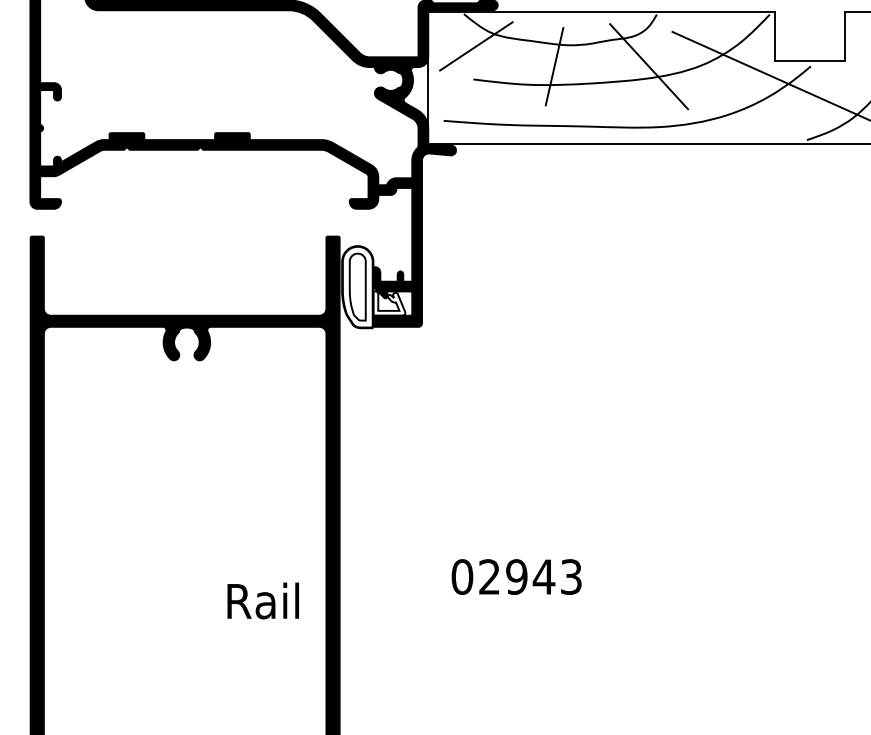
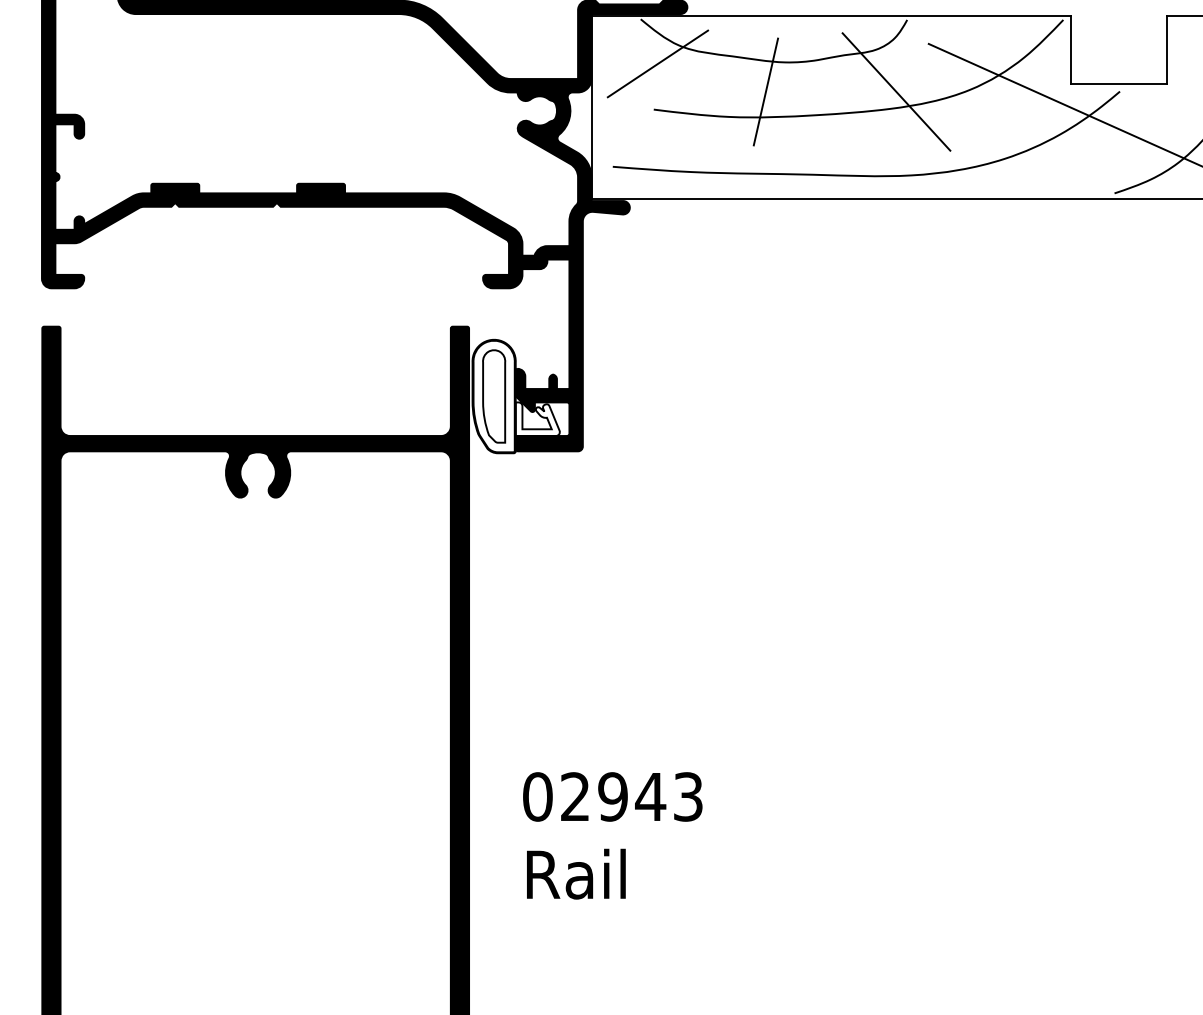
text: (516, 576) -> (612, 796), moved
text: (262, 600) -> (575, 873), moved

